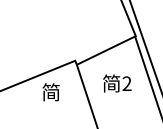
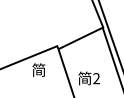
text: (116, 83) -> (88, 78), moved

